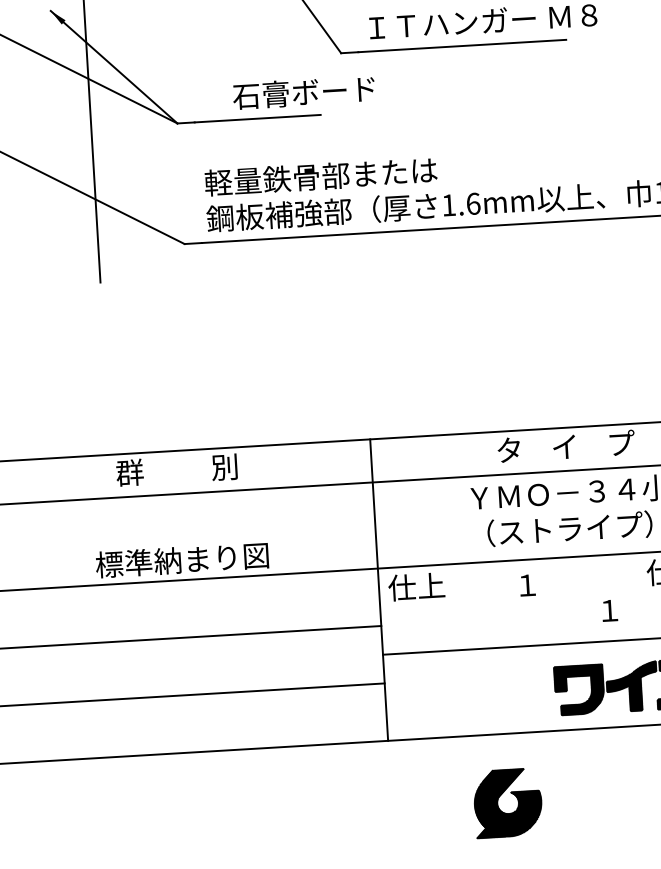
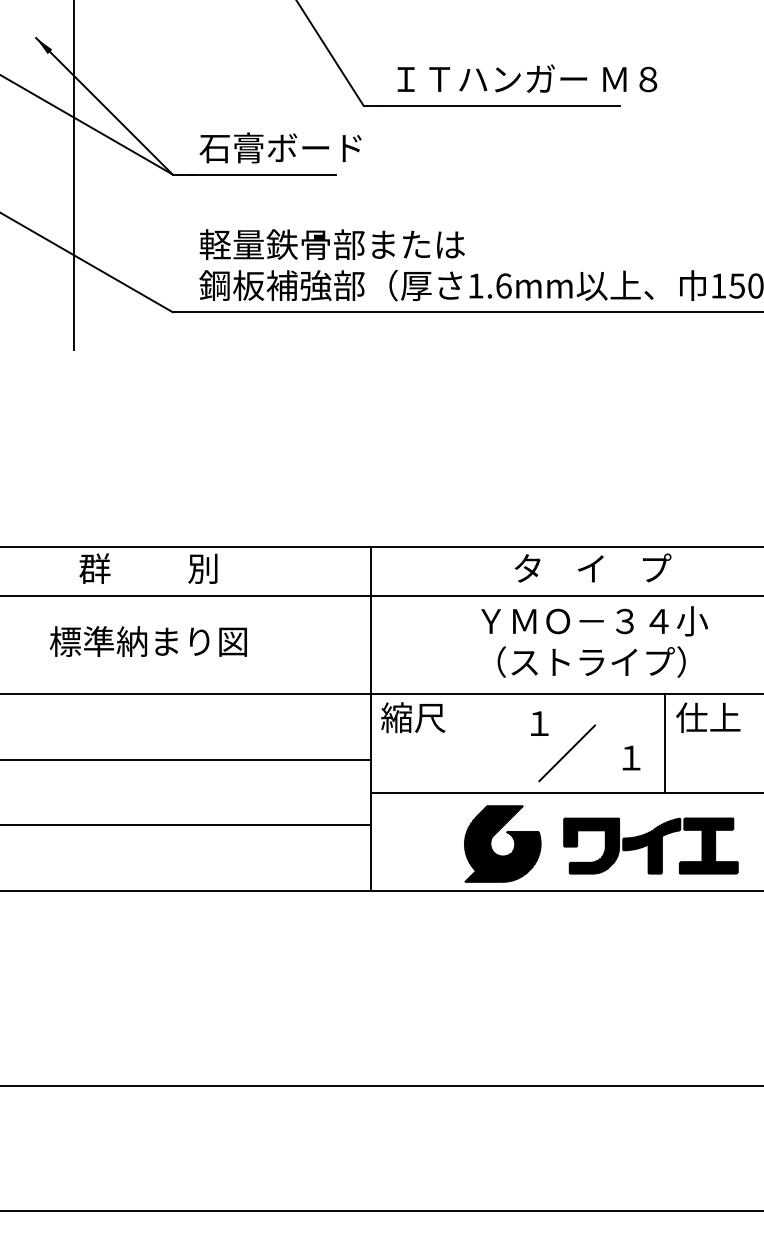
text: (303, 92) -> (280, 147), moved
text: (182, 560) -> (148, 641), moved
text: (416, 586) -> (413, 717), 仕上 -> 縮尺
line: (638, 596) -> (665, 743), added
line: (552, 610) -> (566, 753), added
part: (512, 794) -> (508, 834), moved

